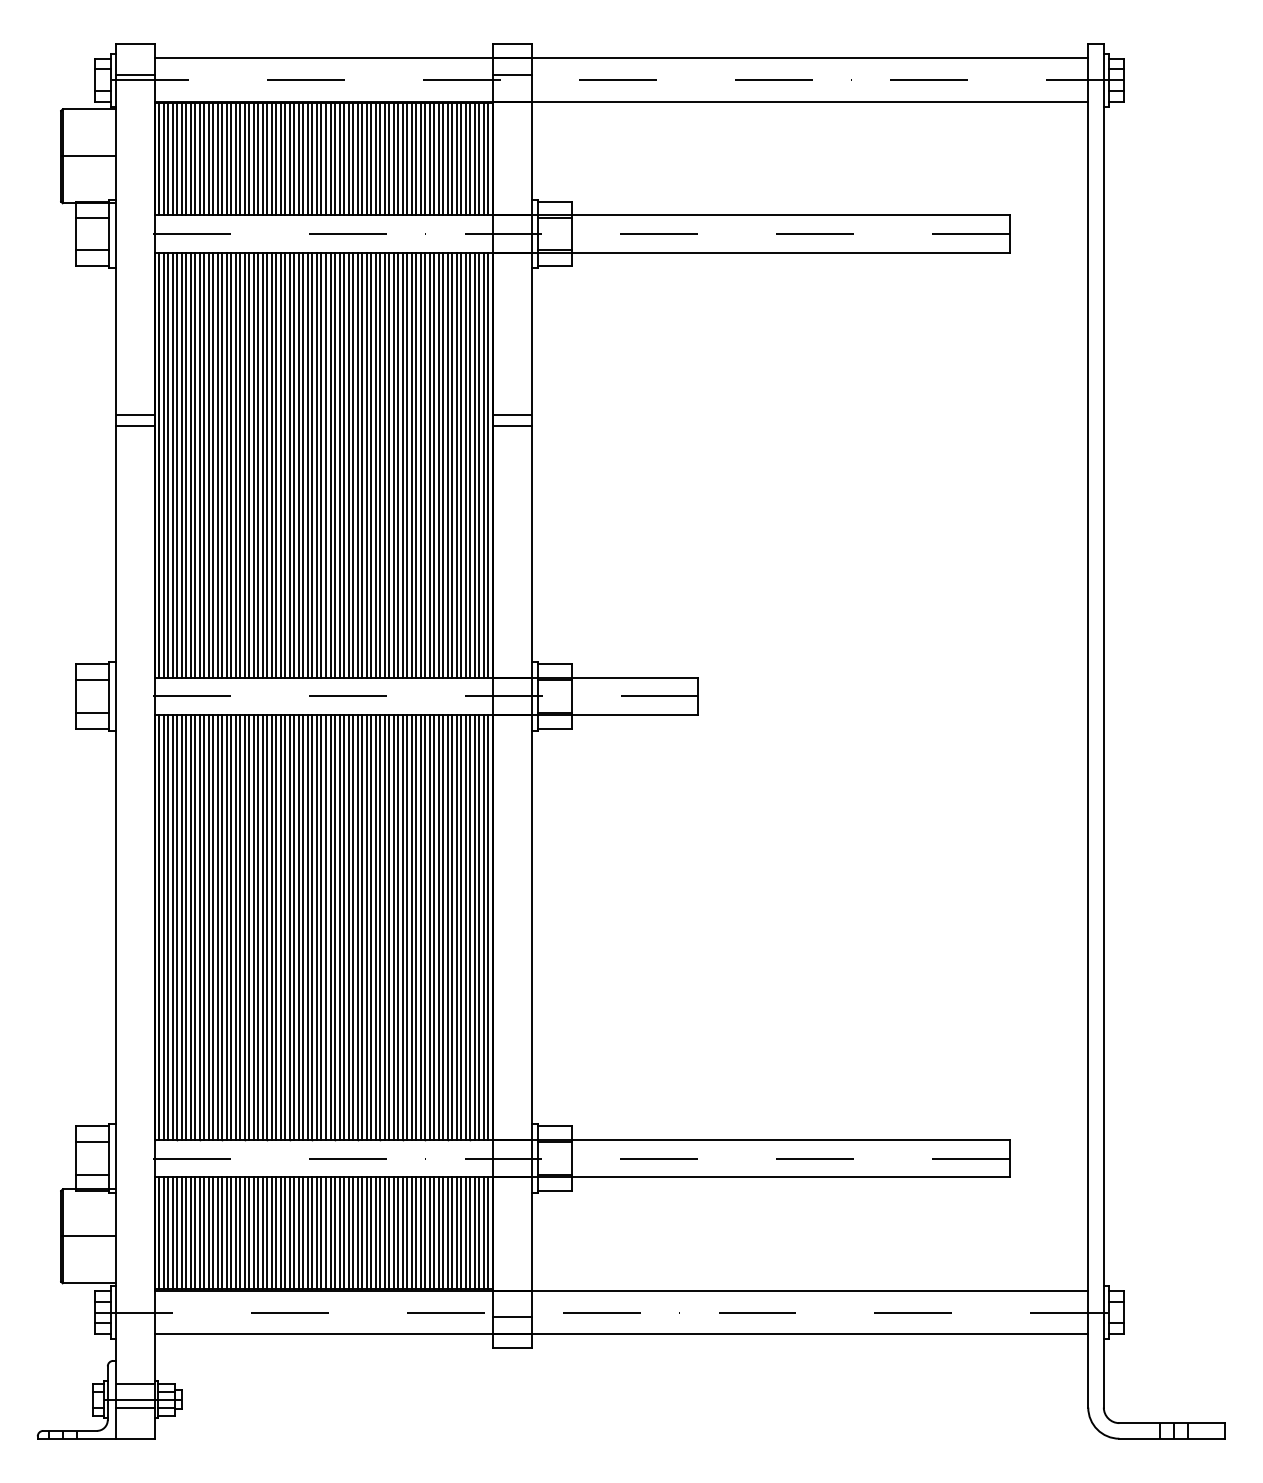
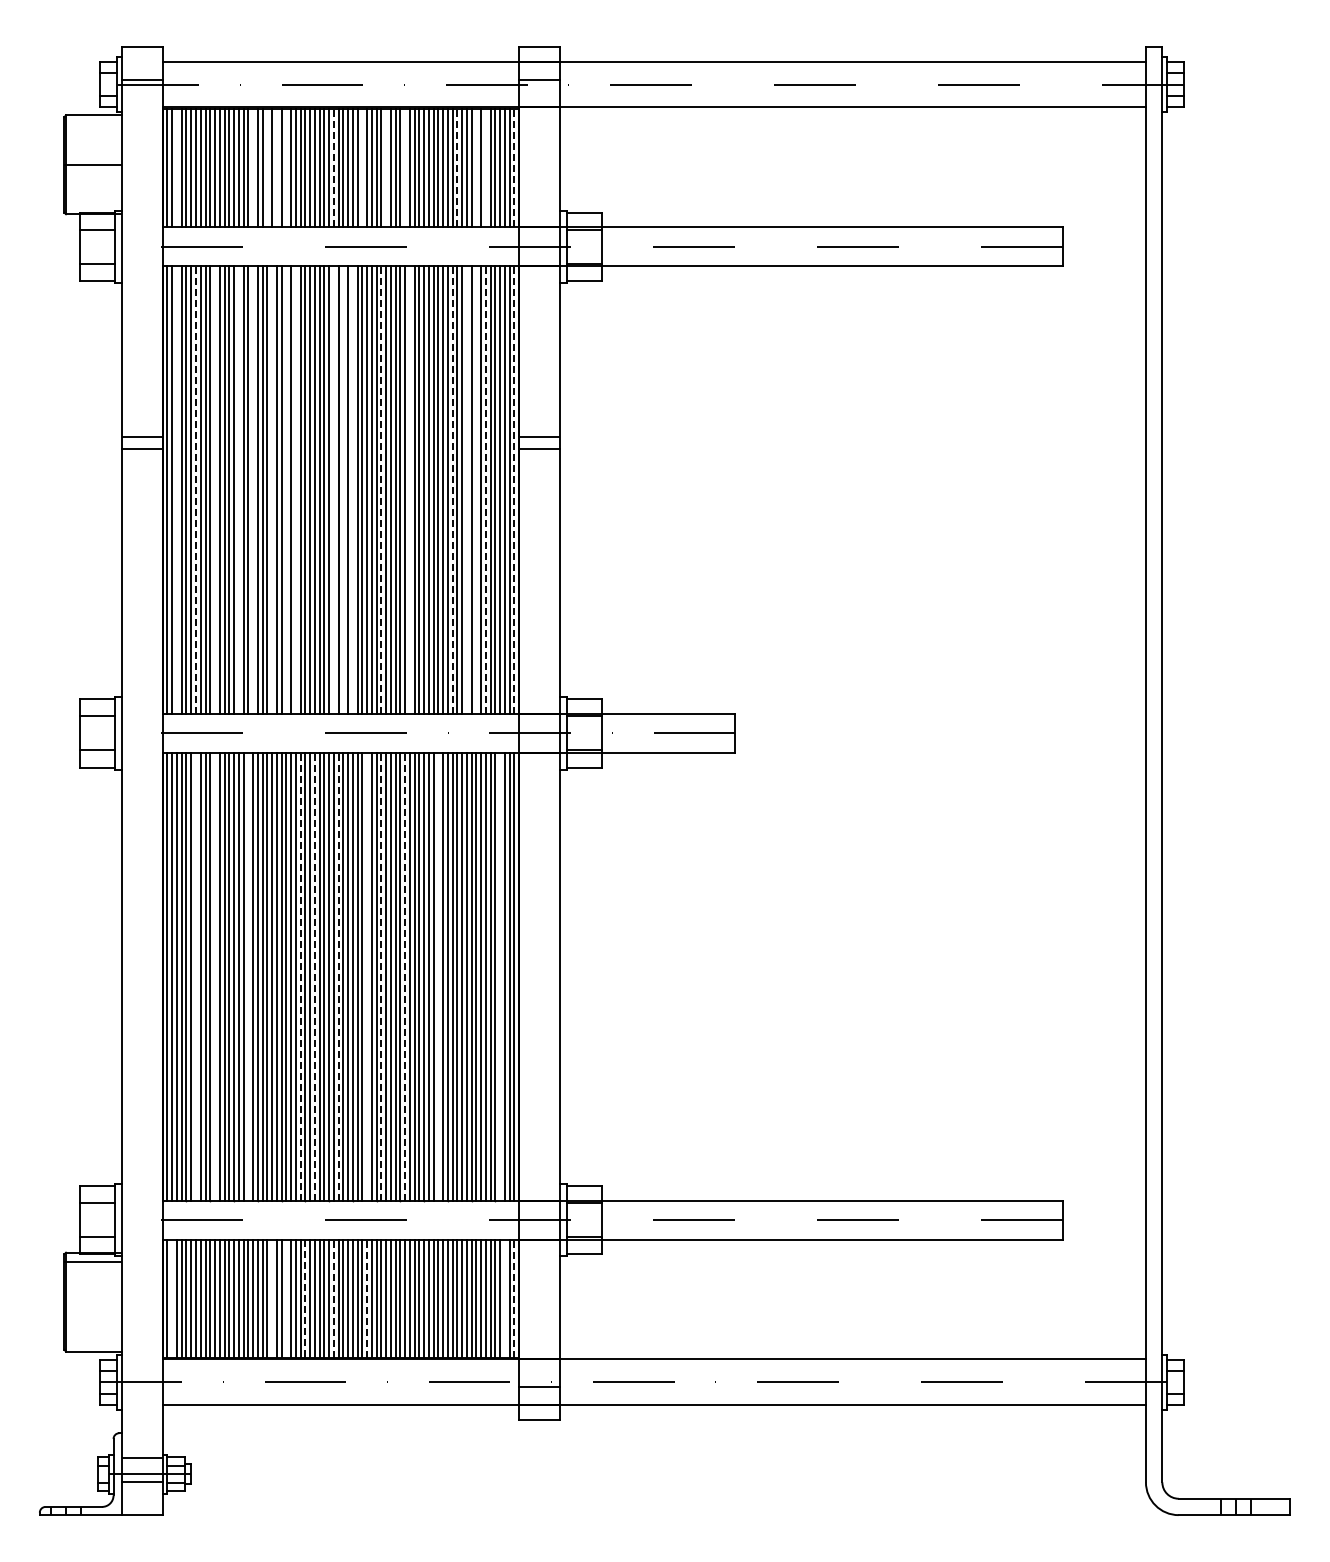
line: (167, 159) -> (176, 168), removed
line: (240, 159) -> (253, 168), removed
line: (253, 159) -> (267, 168), removed
line: (262, 159) -> (276, 168), removed
line: (272, 159) -> (286, 168), removed
line: (316, 159) -> (333, 168), solid -> dashed
line: (344, 159) -> (362, 168), removed
line: (367, 159) -> (386, 168), removed
line: (385, 159) -> (405, 168), removed
line: (434, 159) -> (457, 168), solid -> dashed
line: (452, 159) -> (476, 168), removed
line: (461, 159) -> (485, 168), removed
line: (488, 159) -> (514, 168), solid -> dashed
line: (167, 464) -> (176, 489), removed
line: (204, 464) -> (215, 489), removed
line: (226, 464) -> (238, 489), removed
line: (240, 464) -> (253, 489), removed
line: (258, 464) -> (272, 489), removed
line: (272, 464) -> (286, 489), removed
line: (280, 464) -> (295, 489), removed
line: (316, 464) -> (333, 489), removed
line: (326, 464) -> (343, 489), removed
line: (334, 464) -> (352, 489), removed
line: (388, 464) -> (409, 489), removed
line: (442, 464) -> (466, 489), removed
line: (452, 464) -> (476, 489), removed
line: (186, 465) -> (196, 490), solid -> dashed
line: (362, 465) -> (381, 490), solid -> dashed
line: (429, 465) -> (452, 490), solid -> dashed
line: (461, 465) -> (485, 490), solid -> dashed
line: (488, 465) -> (514, 490), solid -> dashed
line: (186, 927) -> (196, 976), removed
line: (204, 927) -> (215, 976), removed
line: (235, 927) -> (248, 976), removed
line: (285, 927) -> (300, 976), solid -> dashed
line: (298, 927) -> (314, 976), solid -> dashed
line: (321, 927) -> (338, 976), solid -> dashed
line: (348, 927) -> (367, 976), removed
line: (362, 927) -> (381, 976), solid -> dashed
line: (385, 927) -> (405, 976), solid -> dashed
line: (416, 927) -> (438, 976), removed
line: (475, 927) -> (500, 976), removed
line: (163, 1232) -> (172, 1298), removed
line: (258, 1232) -> (272, 1298), removed
line: (272, 1232) -> (286, 1298), removed
line: (290, 1232) -> (305, 1298), solid -> dashed
line: (316, 1232) -> (333, 1298), solid -> dashed
line: (348, 1232) -> (367, 1298), solid -> dashed
line: (479, 1232) -> (504, 1298), removed
line: (488, 1232) -> (514, 1298), solid -> dashed
line: (87, 1236) -> (92, 1262), moved

